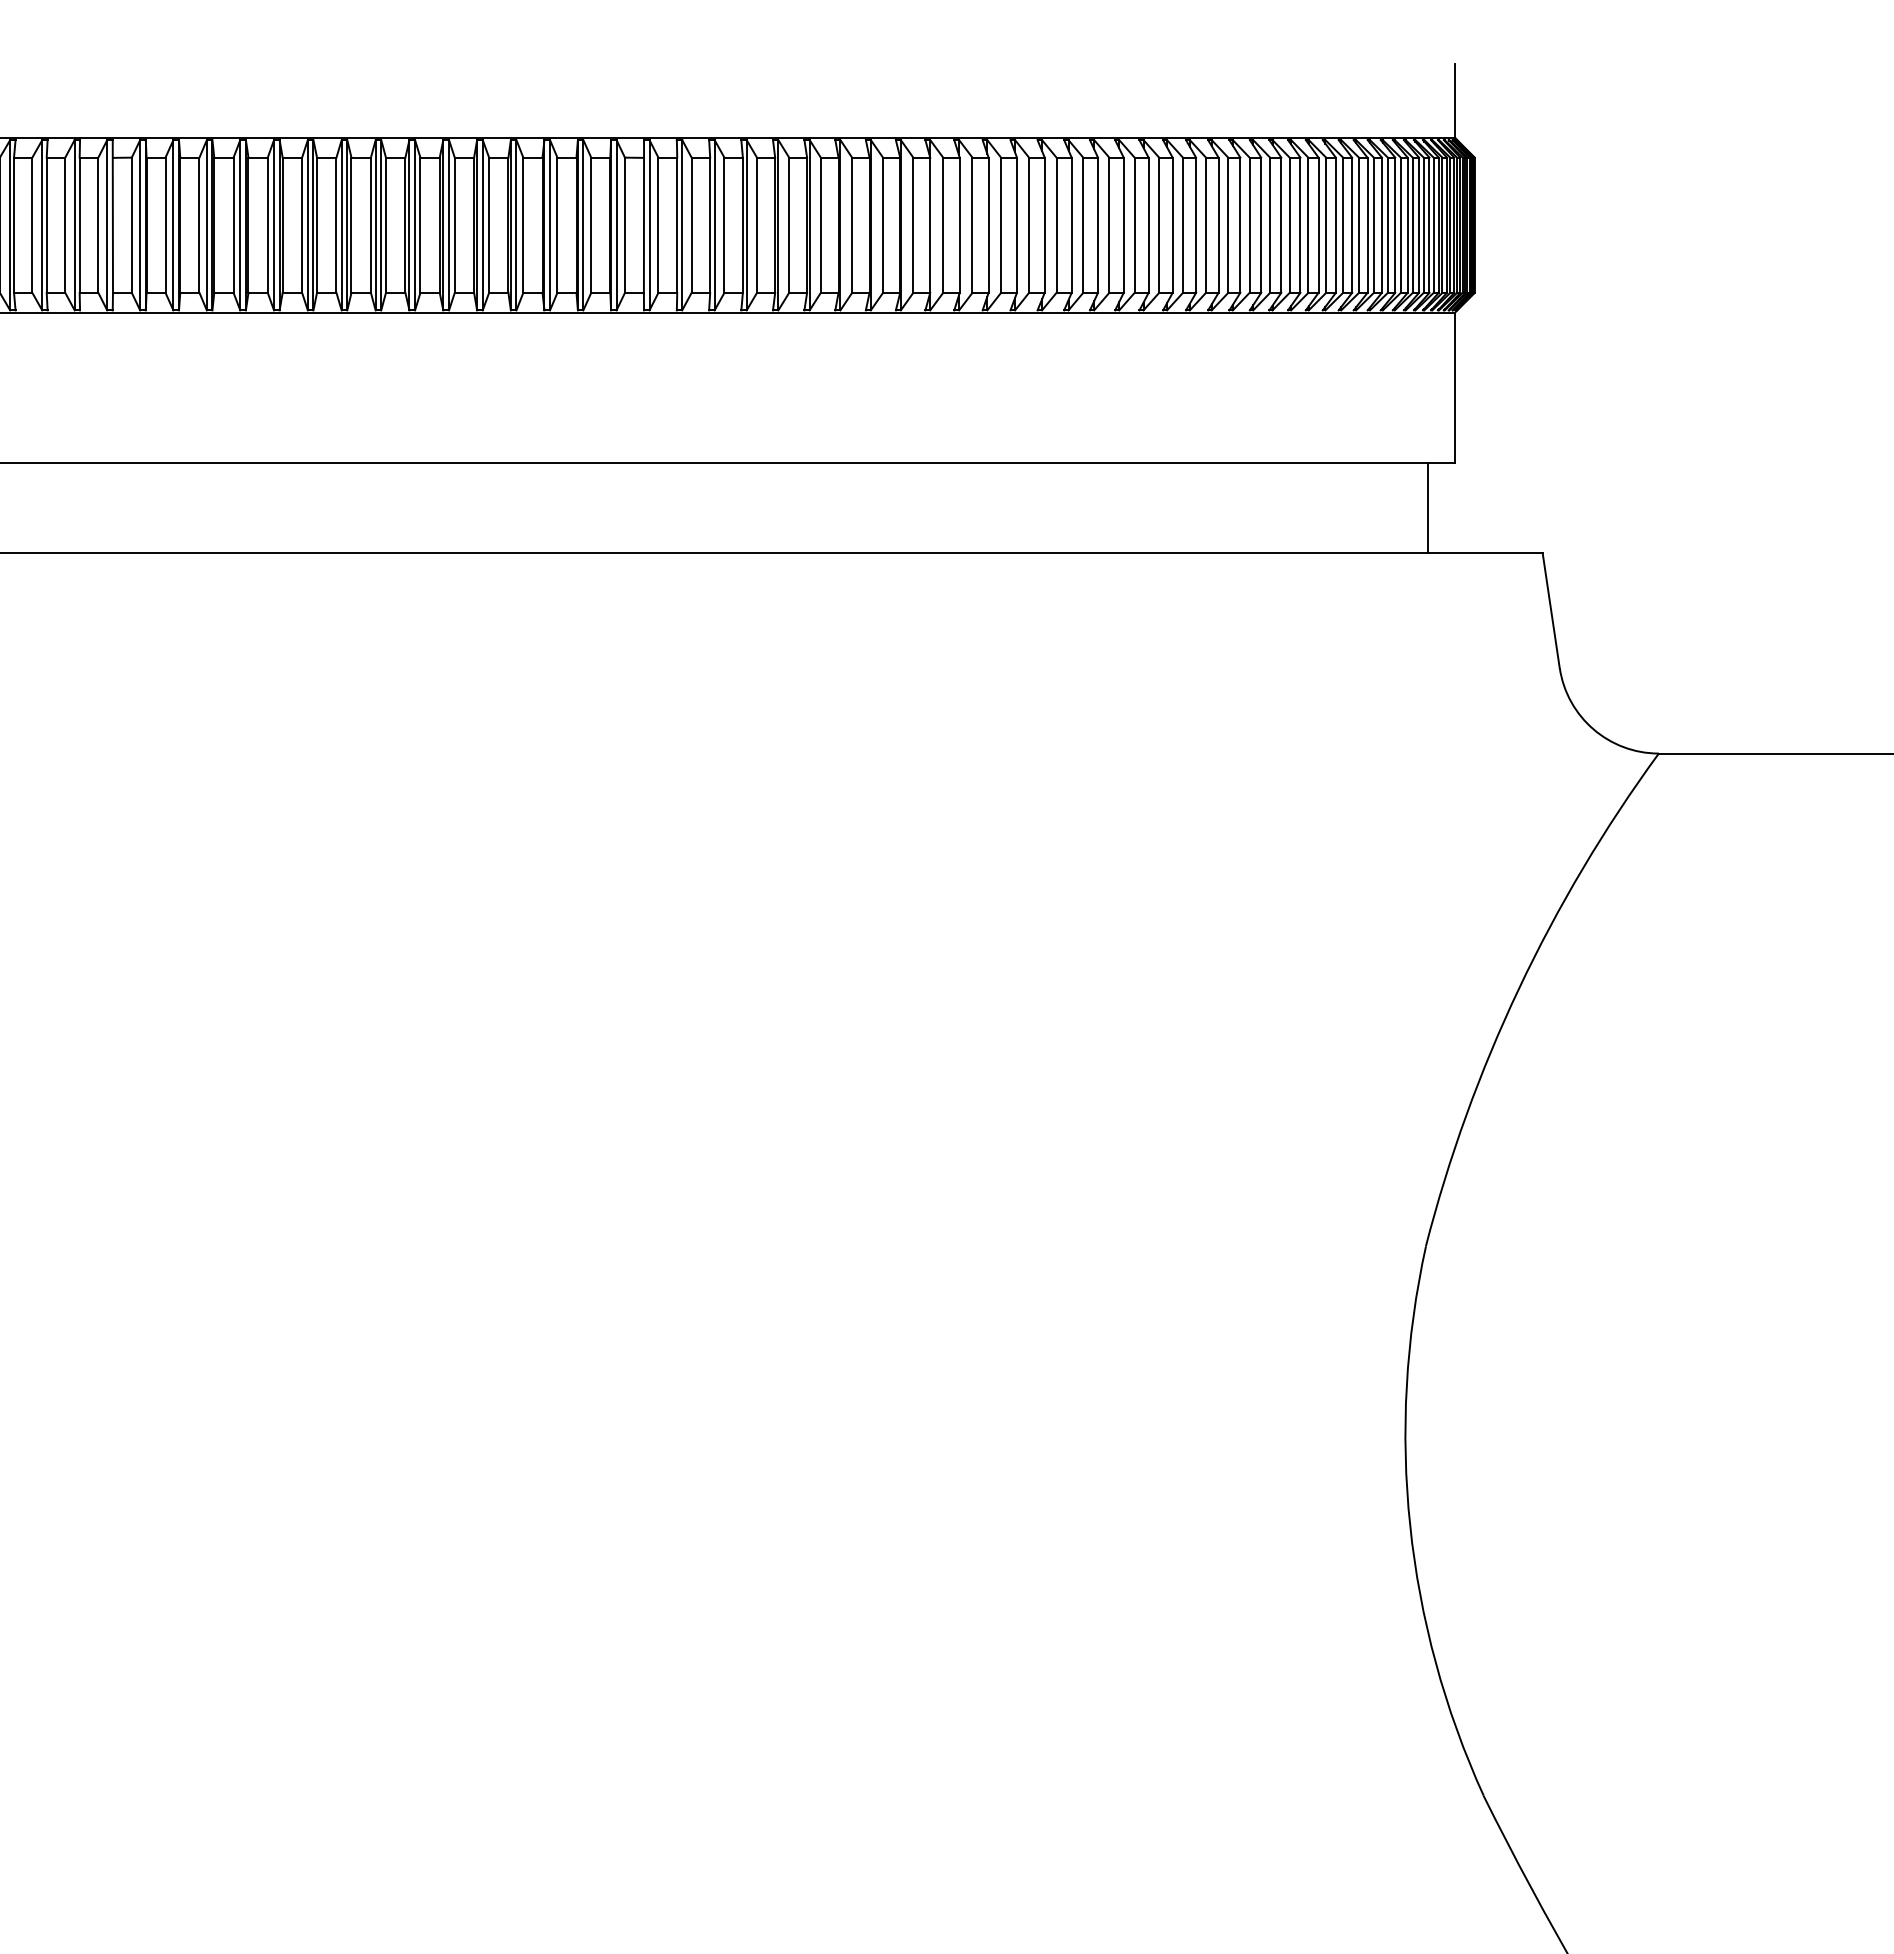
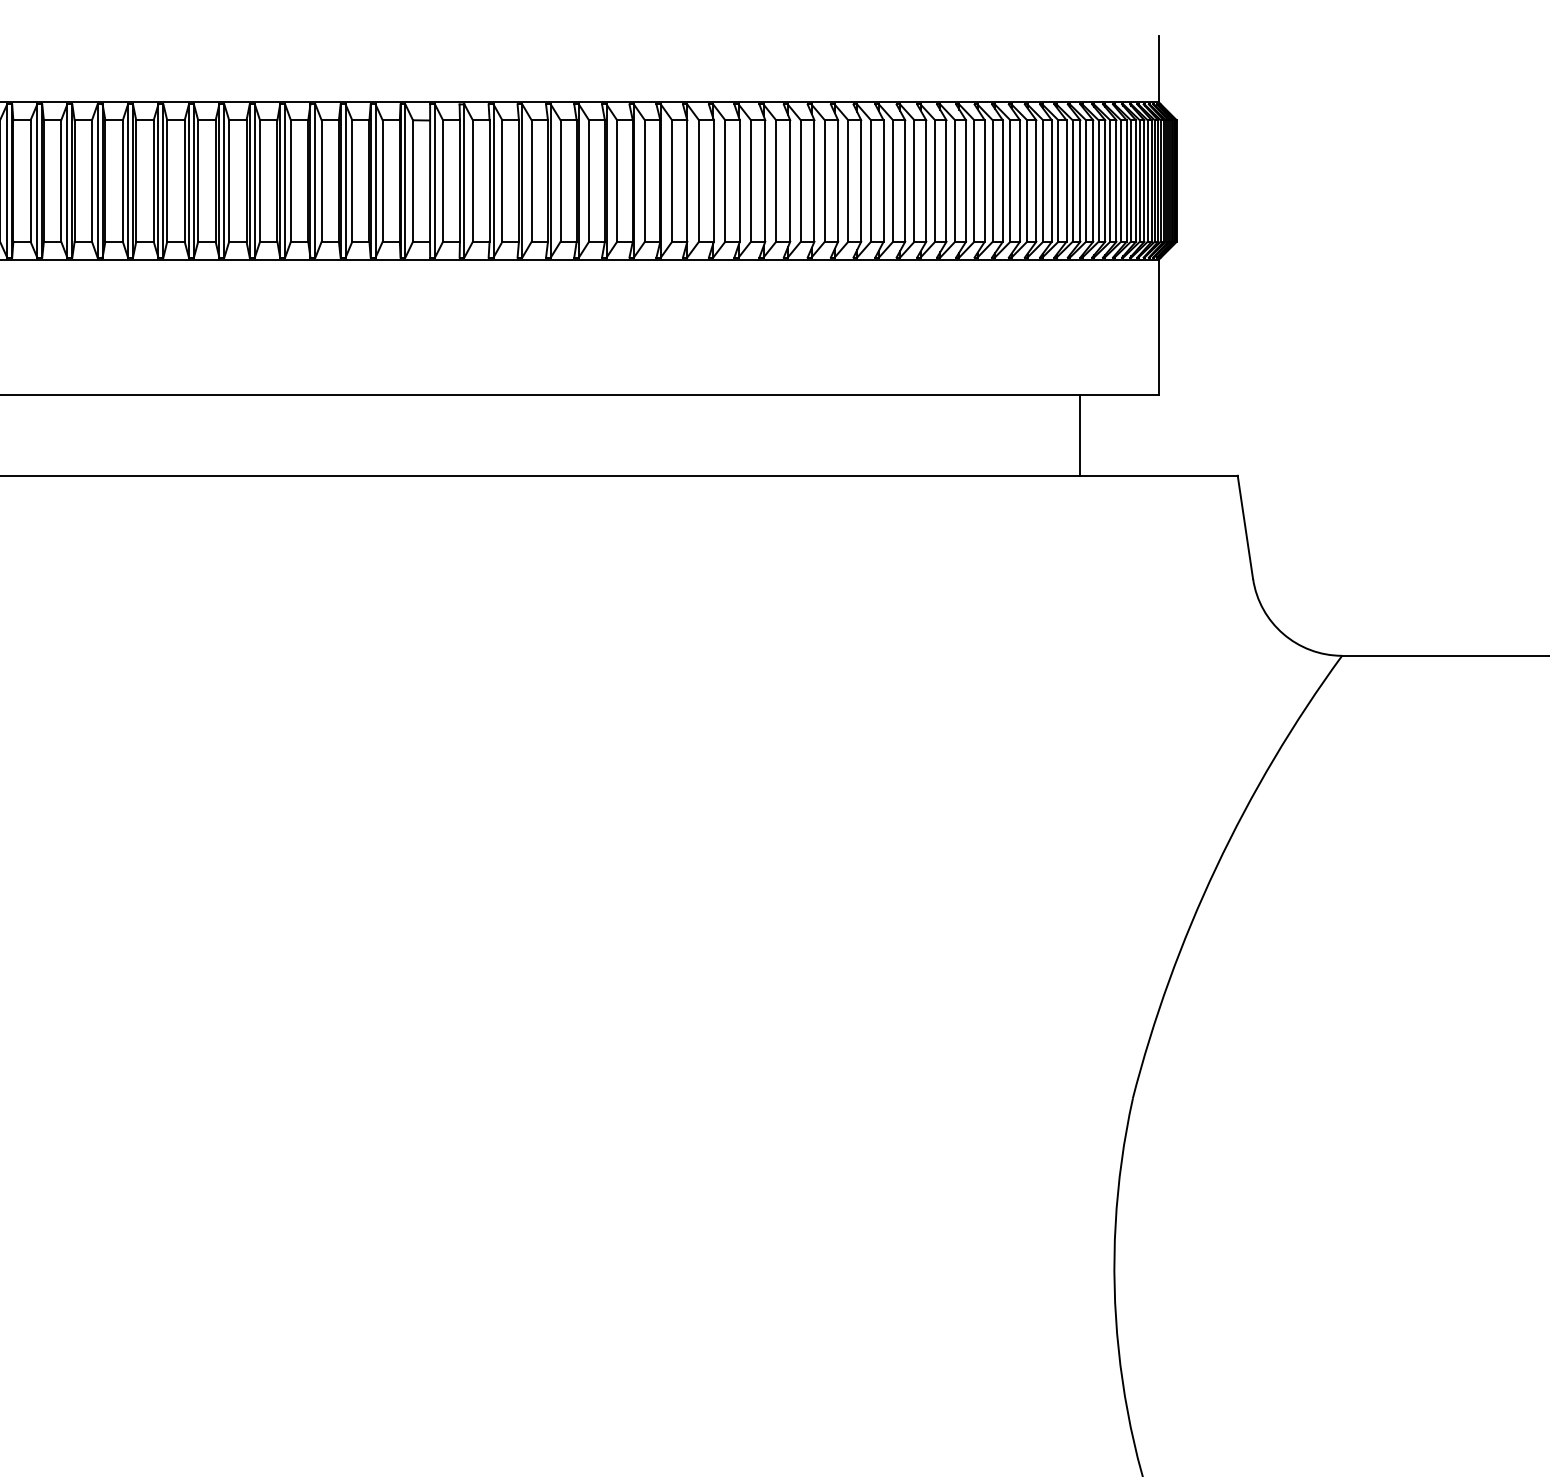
line: (1427, 508) -> (1080, 435), moved

